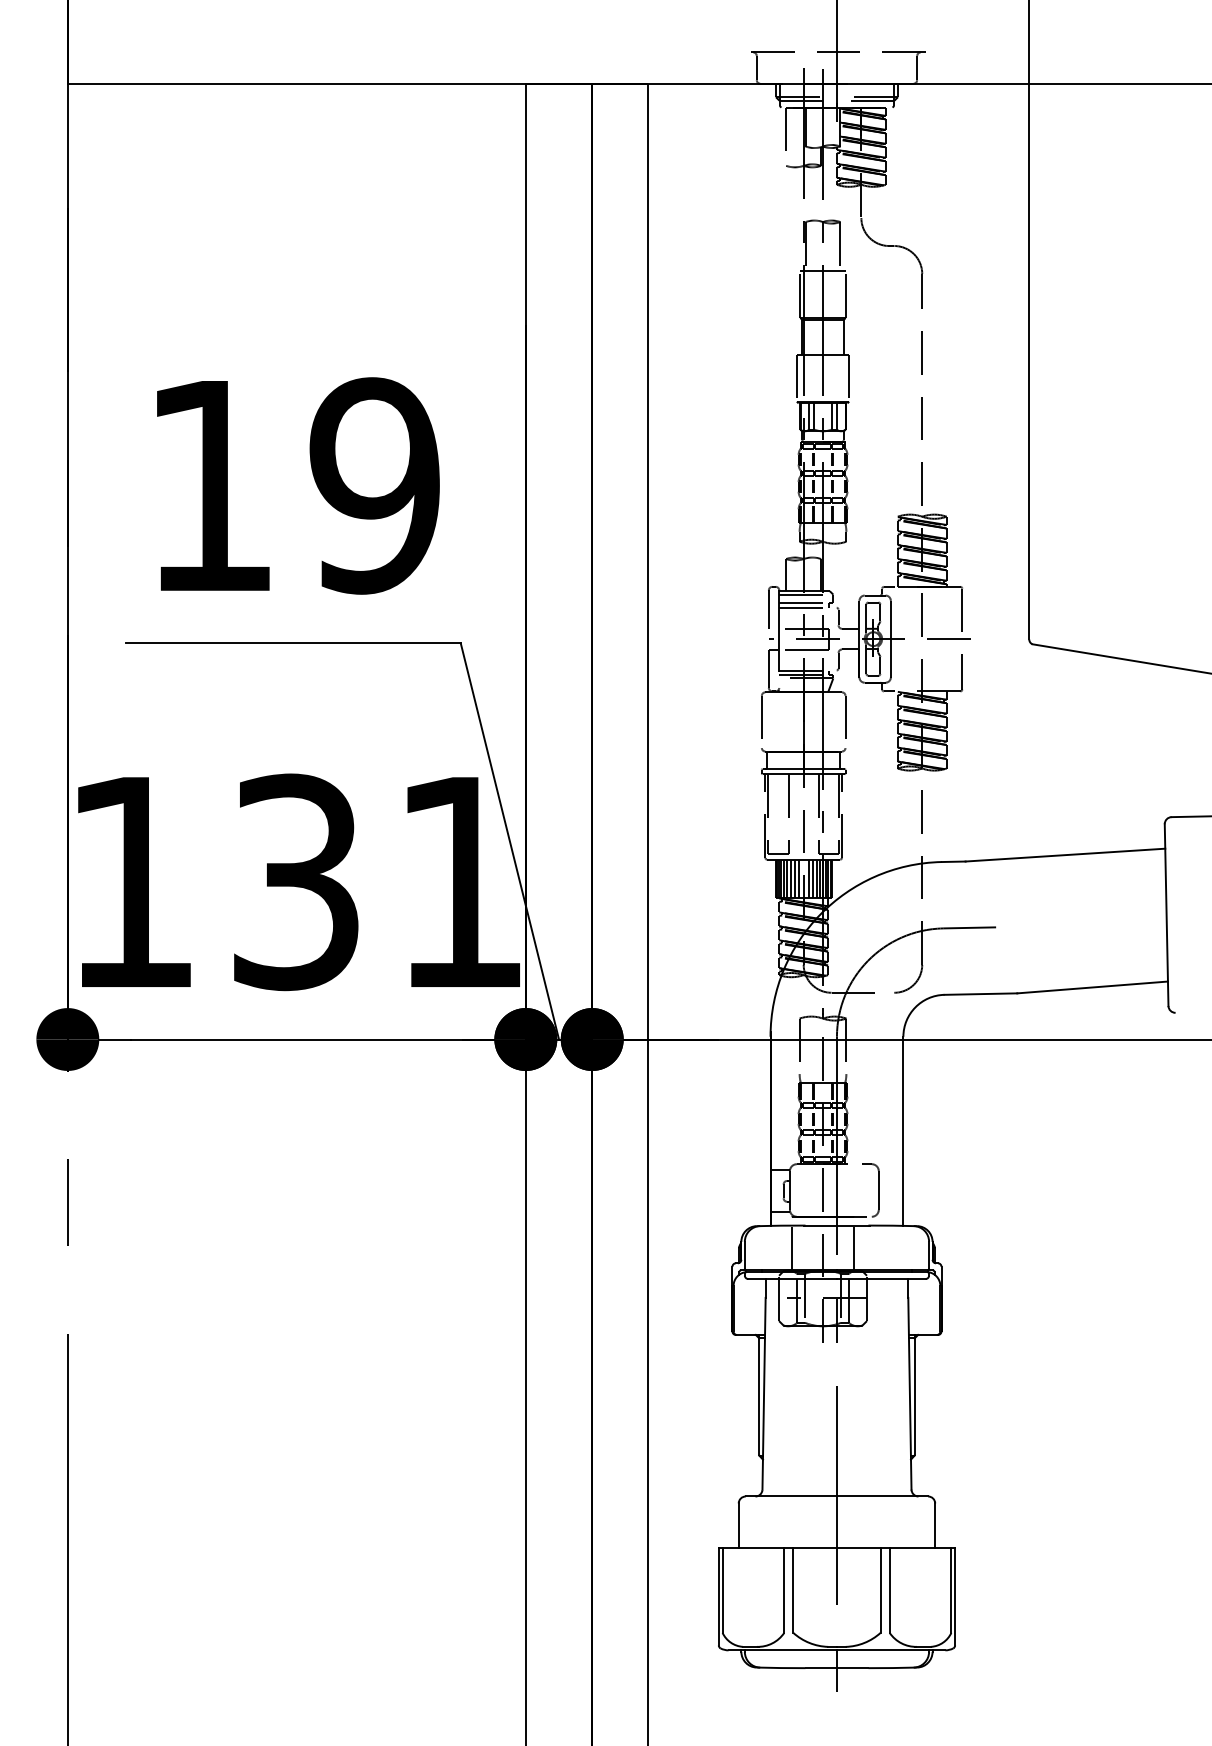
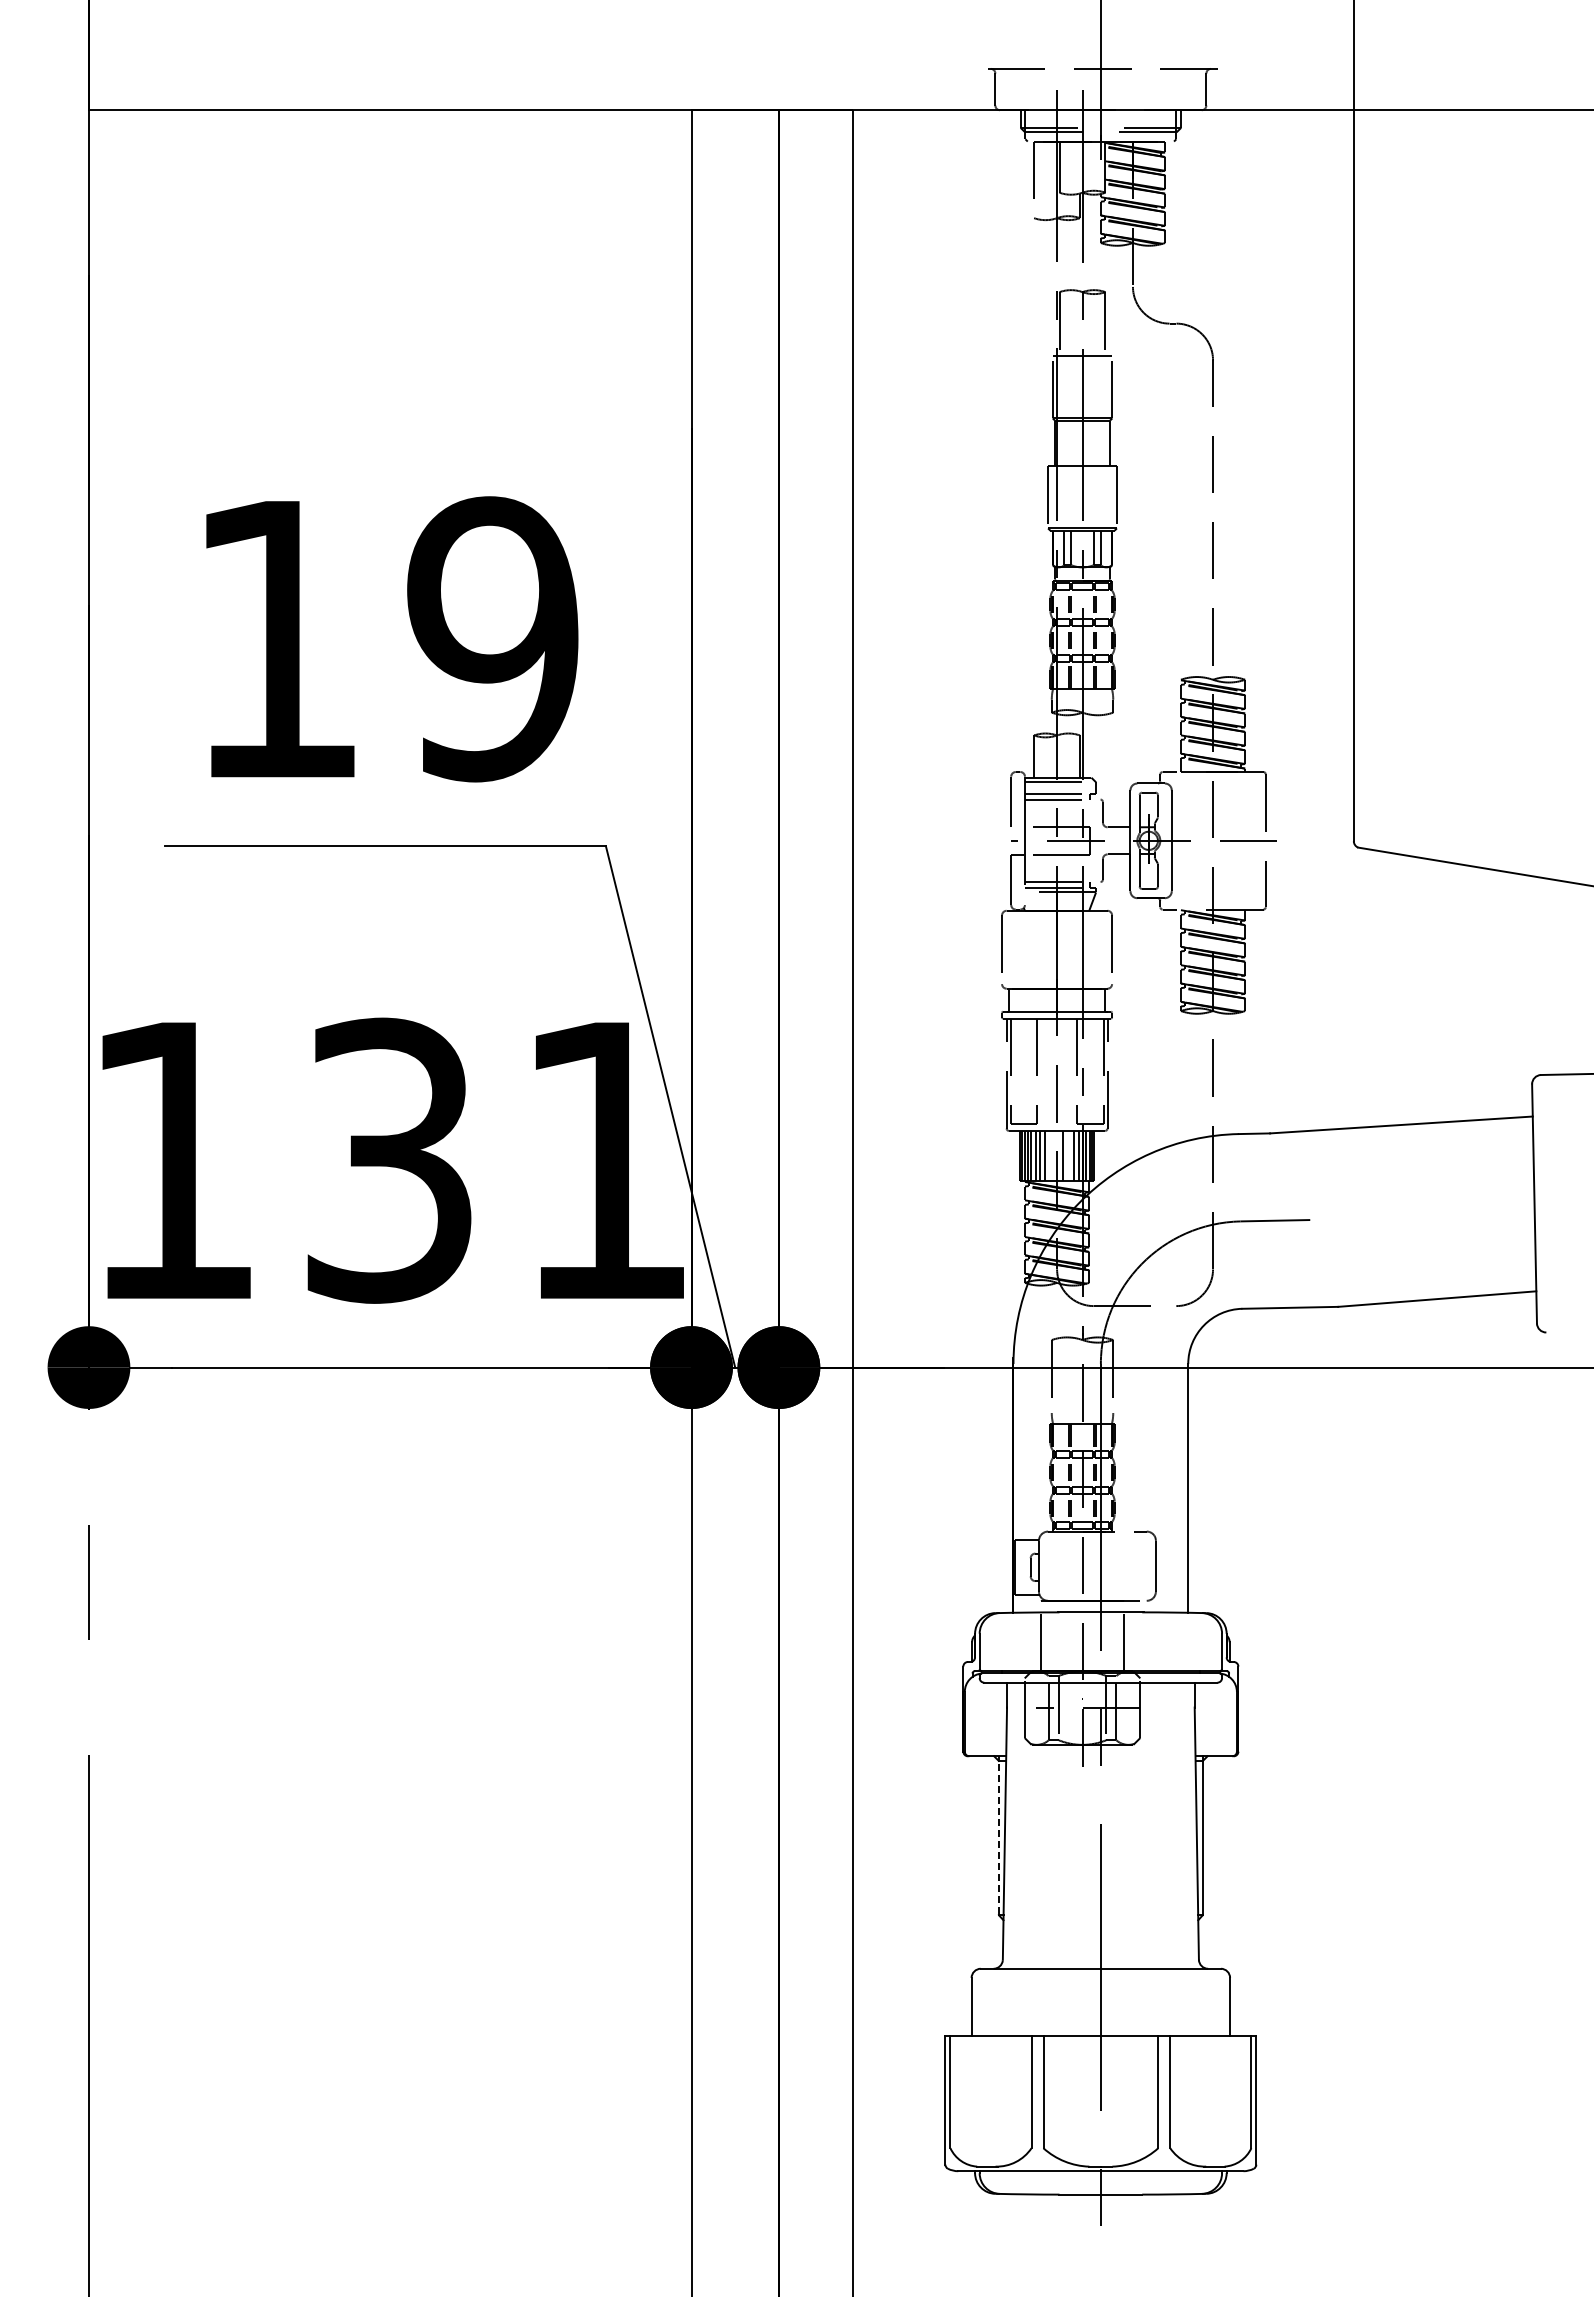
line: (798, 878) -> (1050, 1155), removed
line: (812, 878) -> (1068, 1155), removed
line: (759, 1395) -> (998, 1835), solid -> dashed

